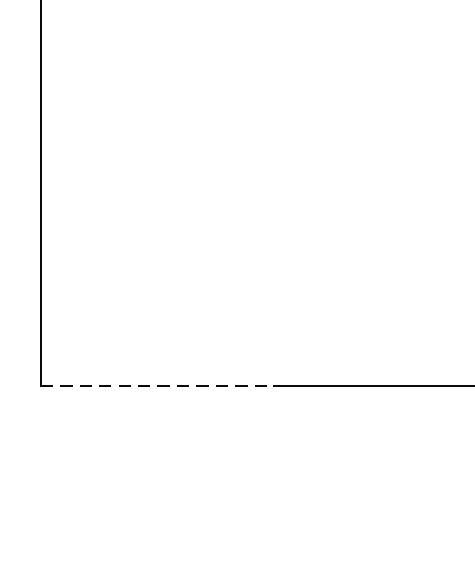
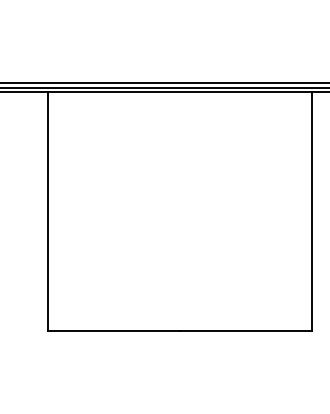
line: (158, 385) -> (114, 330), dashed -> solid

